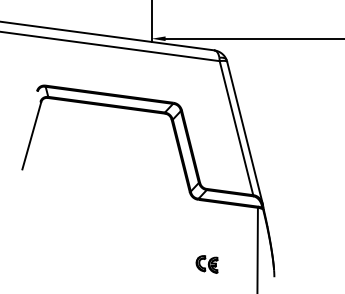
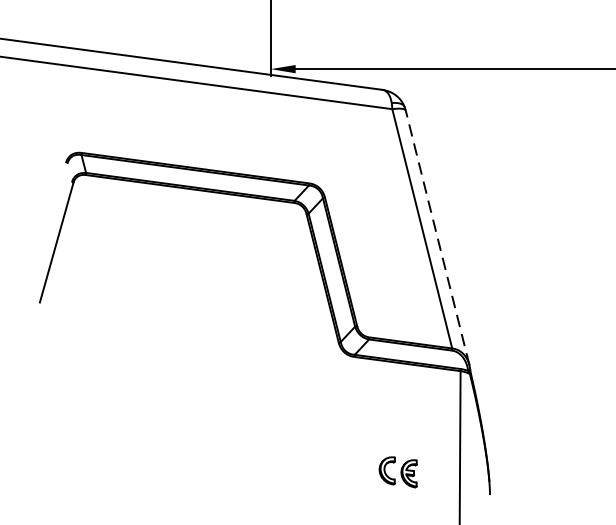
line: (244, 132) -> (436, 236), solid -> dashed
part: (206, 264) -> (397, 472), moved

